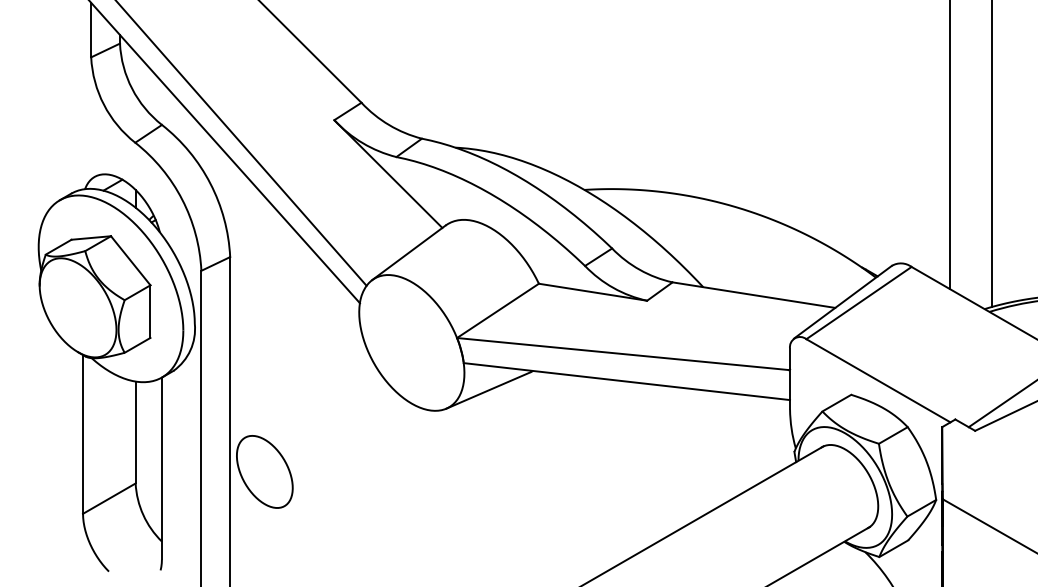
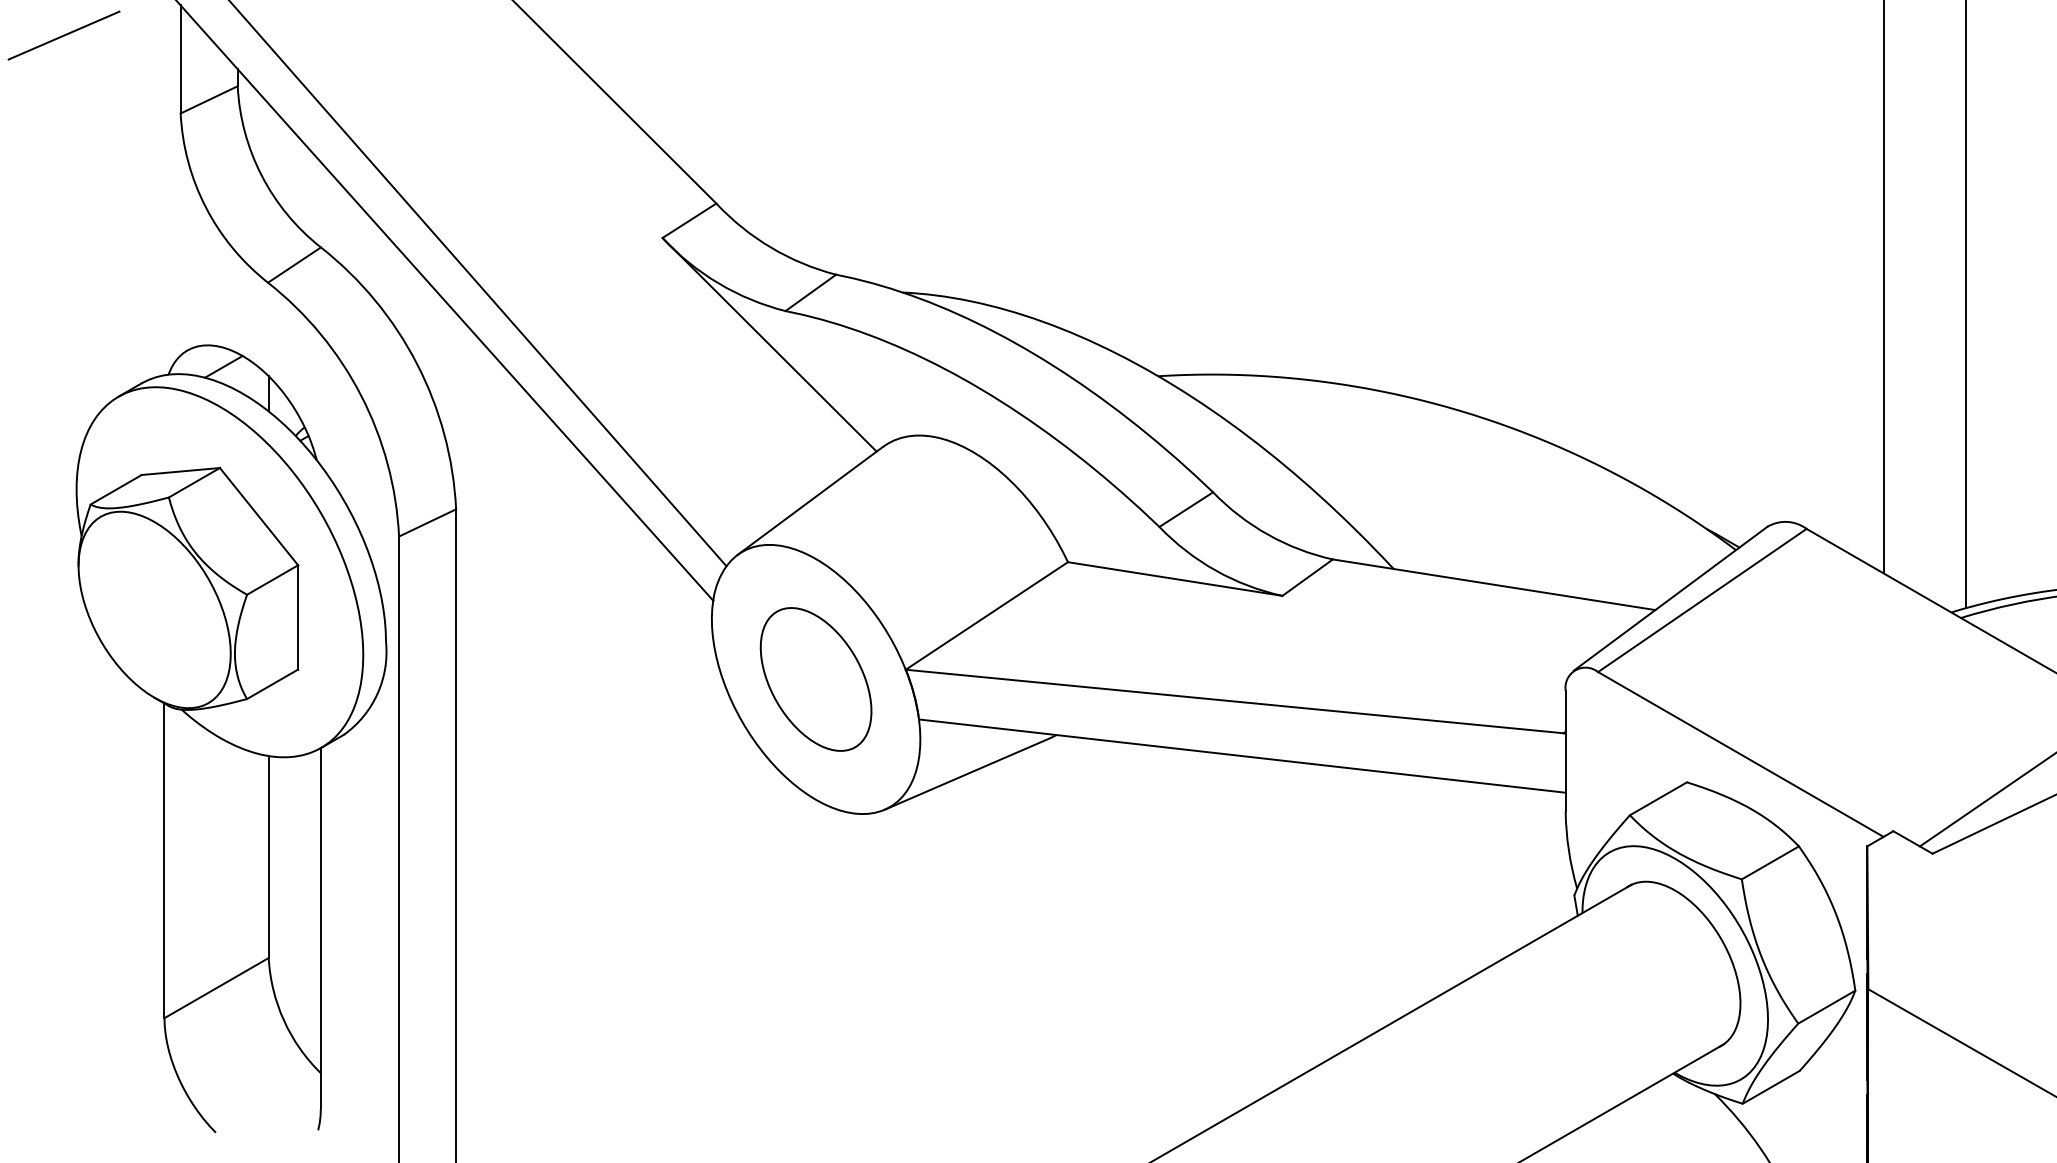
line: (32, 17) -> (64, 34), added
part: (264, 471) -> (815, 678), moved

